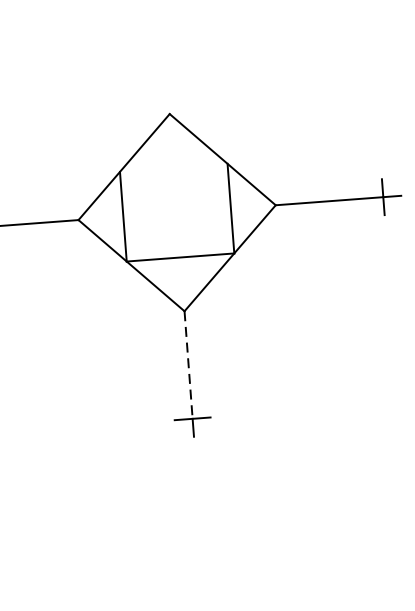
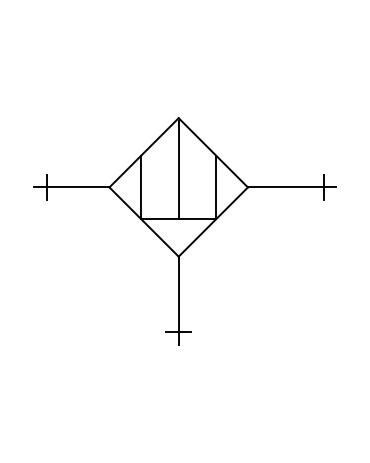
line: (174, 187) -> (178, 169), added
line: (188, 365) -> (178, 294), dashed -> solid

